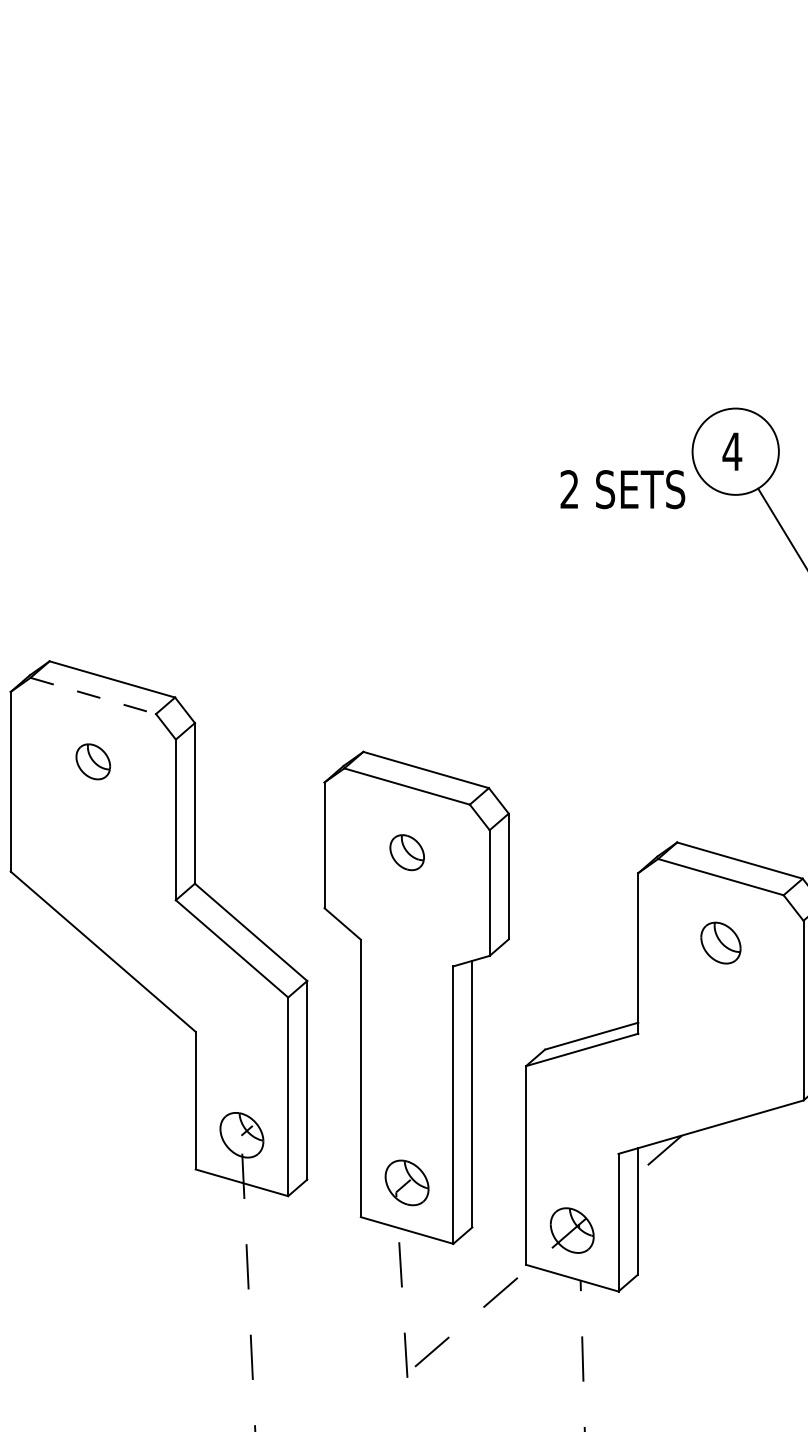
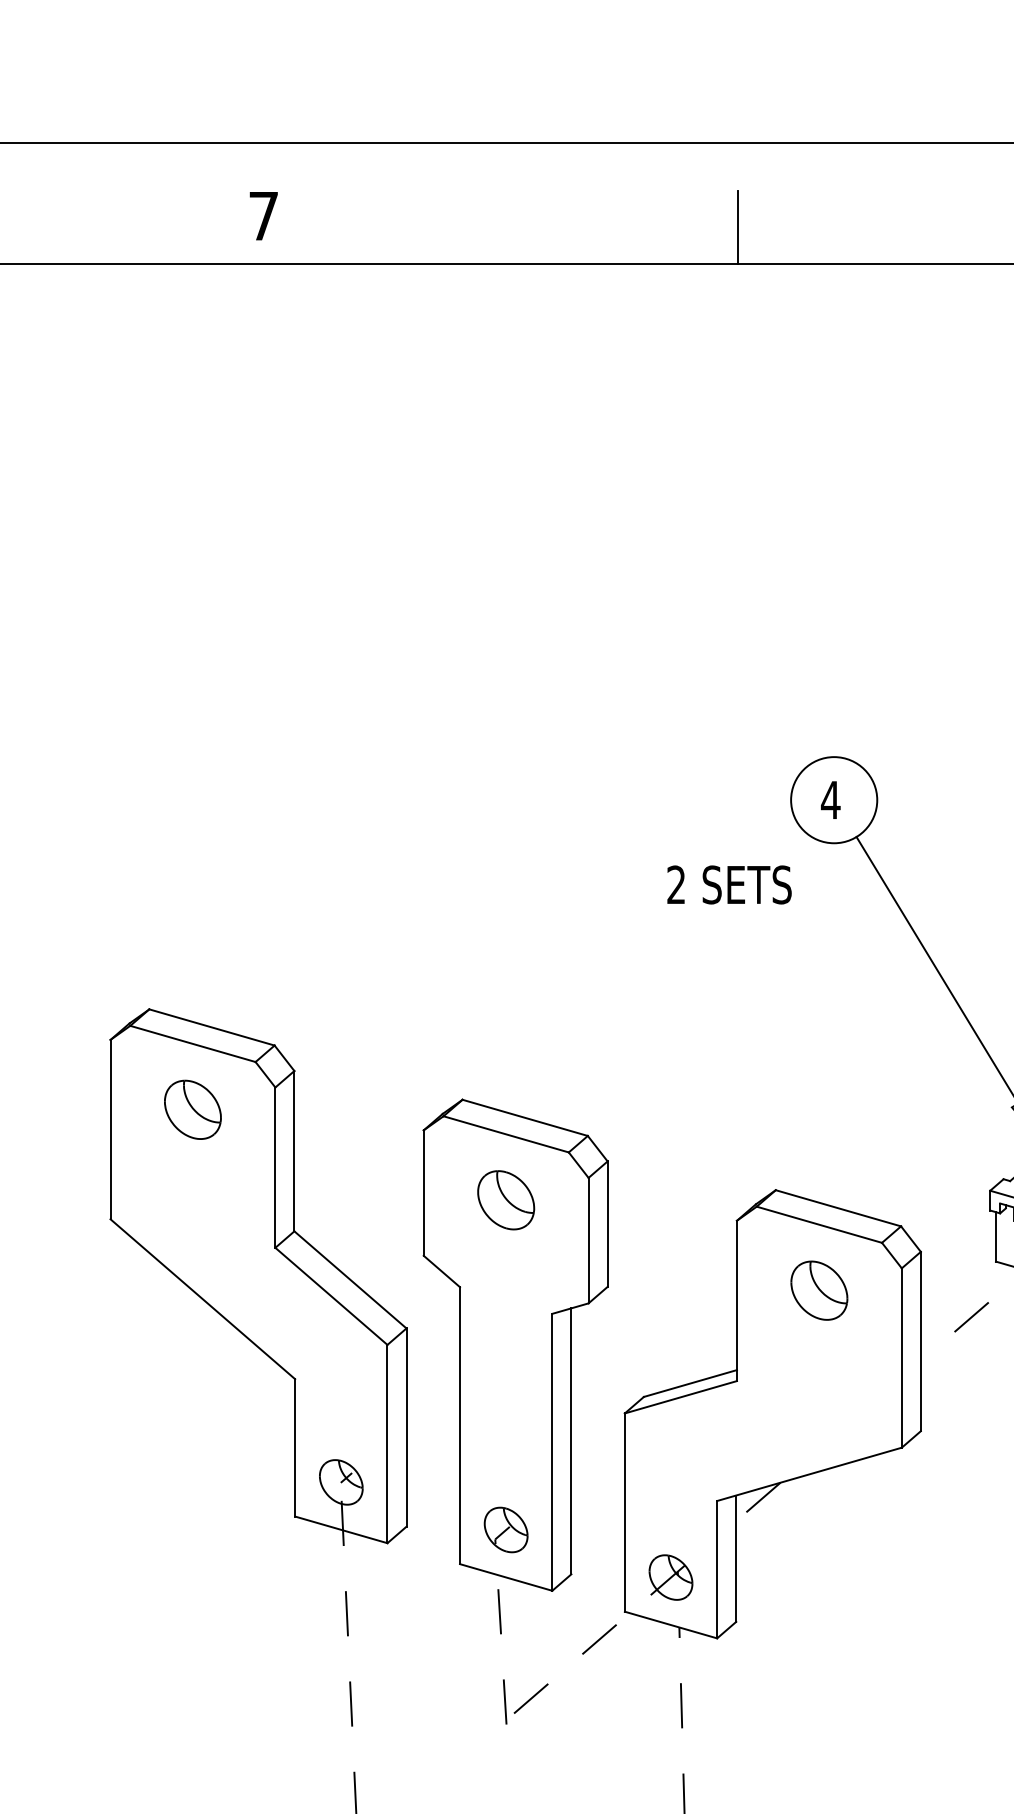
text: (622, 489) -> (729, 884), moved
line: (93, 696) -> (193, 1044), dashed -> solid
part: (92, 761) -> (192, 1109), size x1.67
part: (407, 852) -> (506, 1200), size x1.67
part: (721, 942) -> (819, 1290), size x1.43

